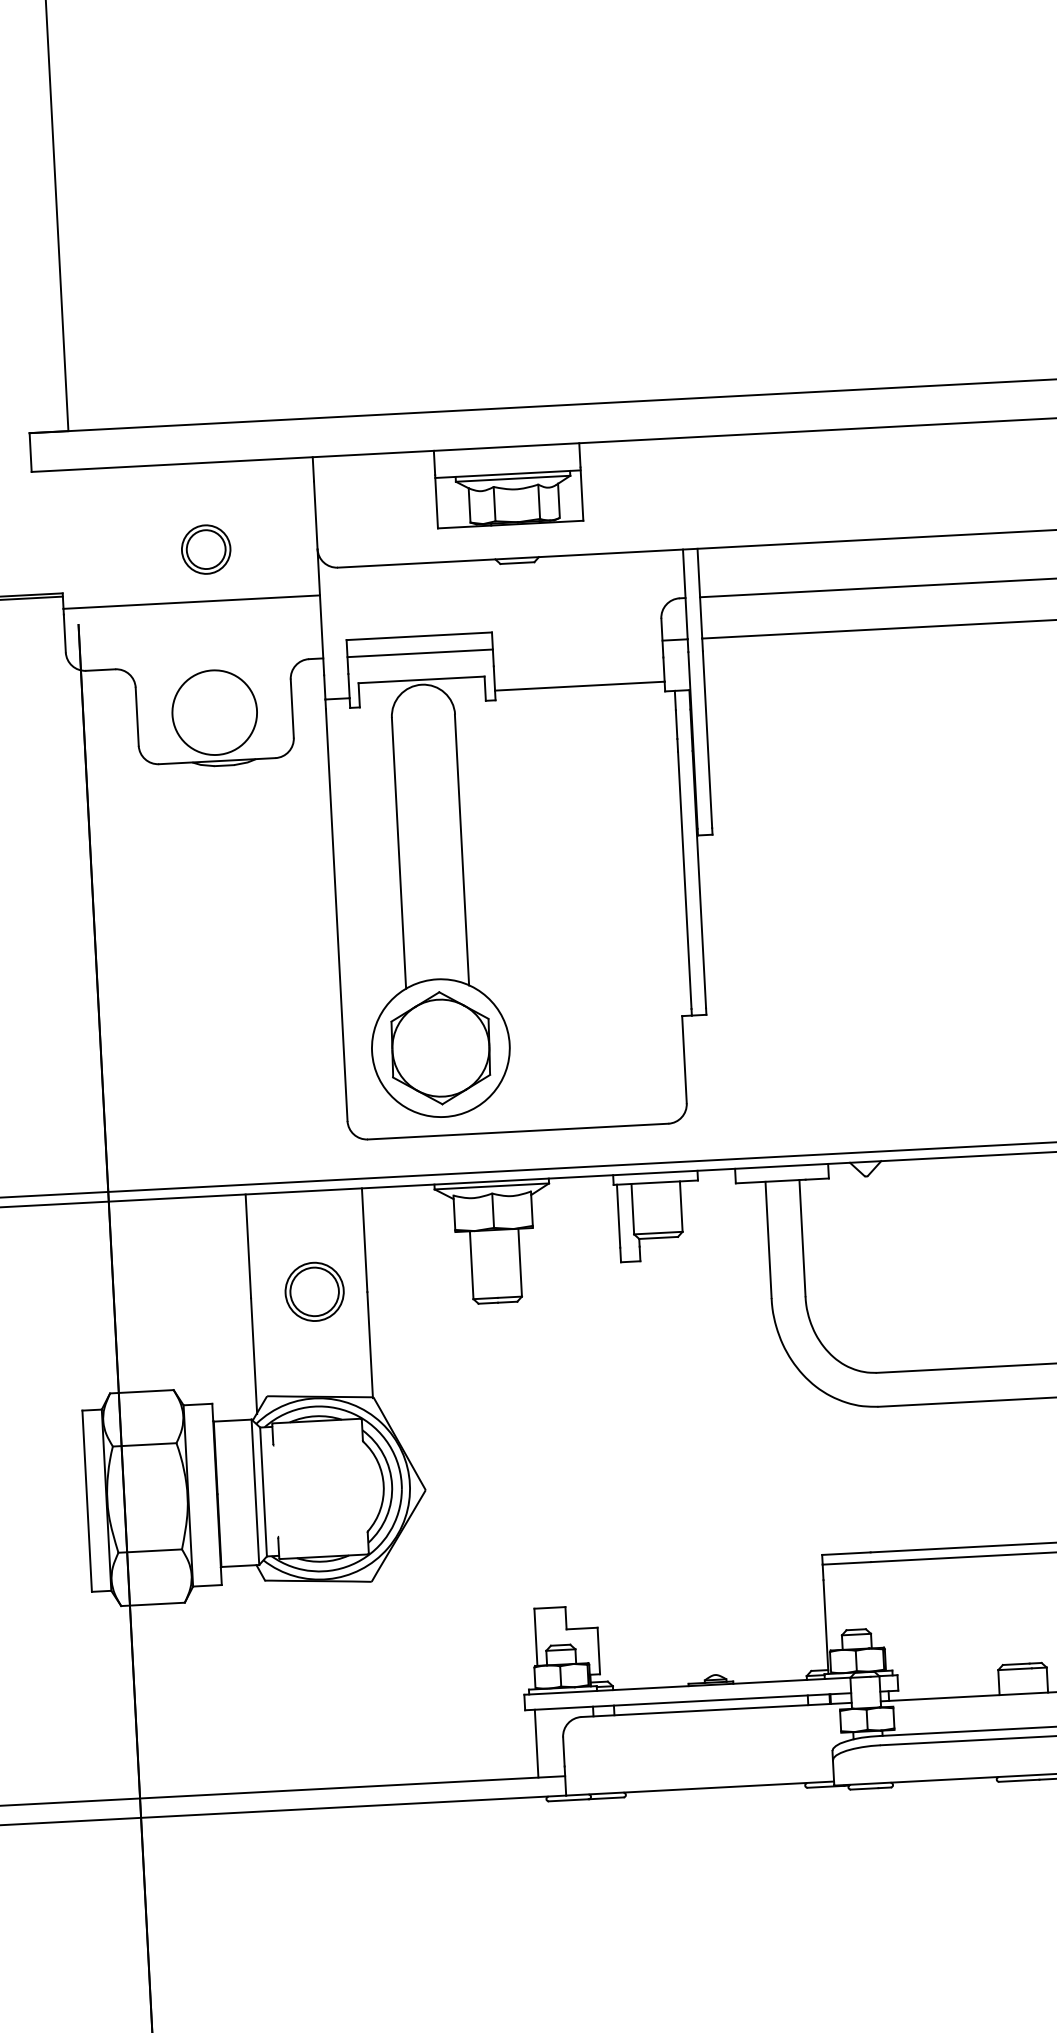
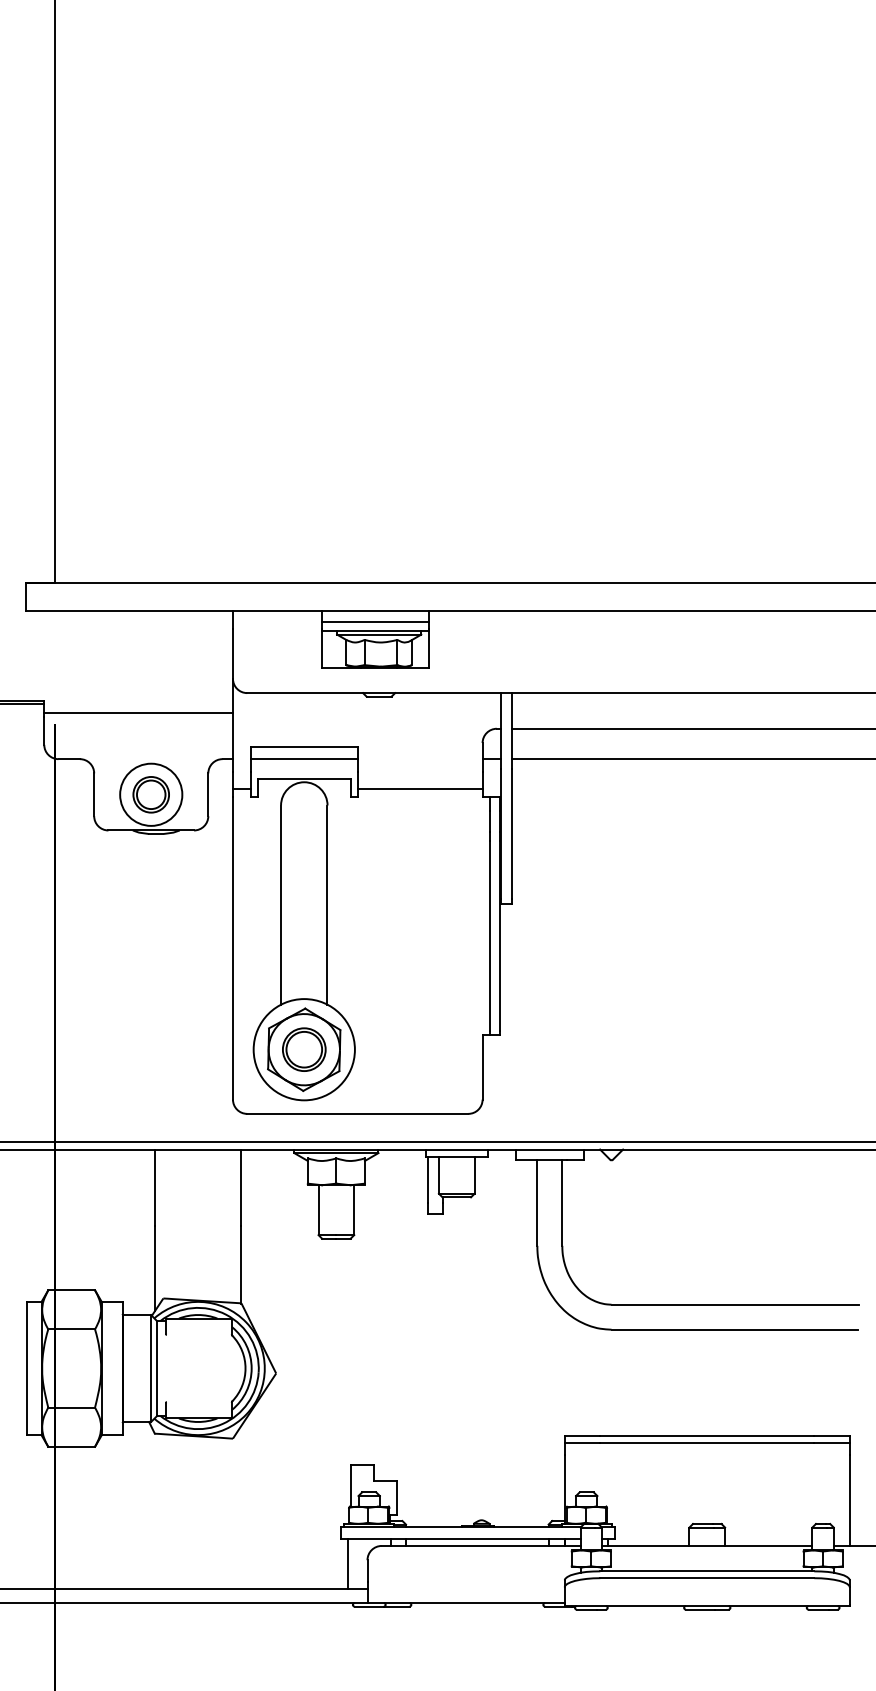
line: (507, 461) -> (375, 621), added
part: (205, 549) -> (150, 794), moved
part: (314, 1291) -> (304, 1049), moved

